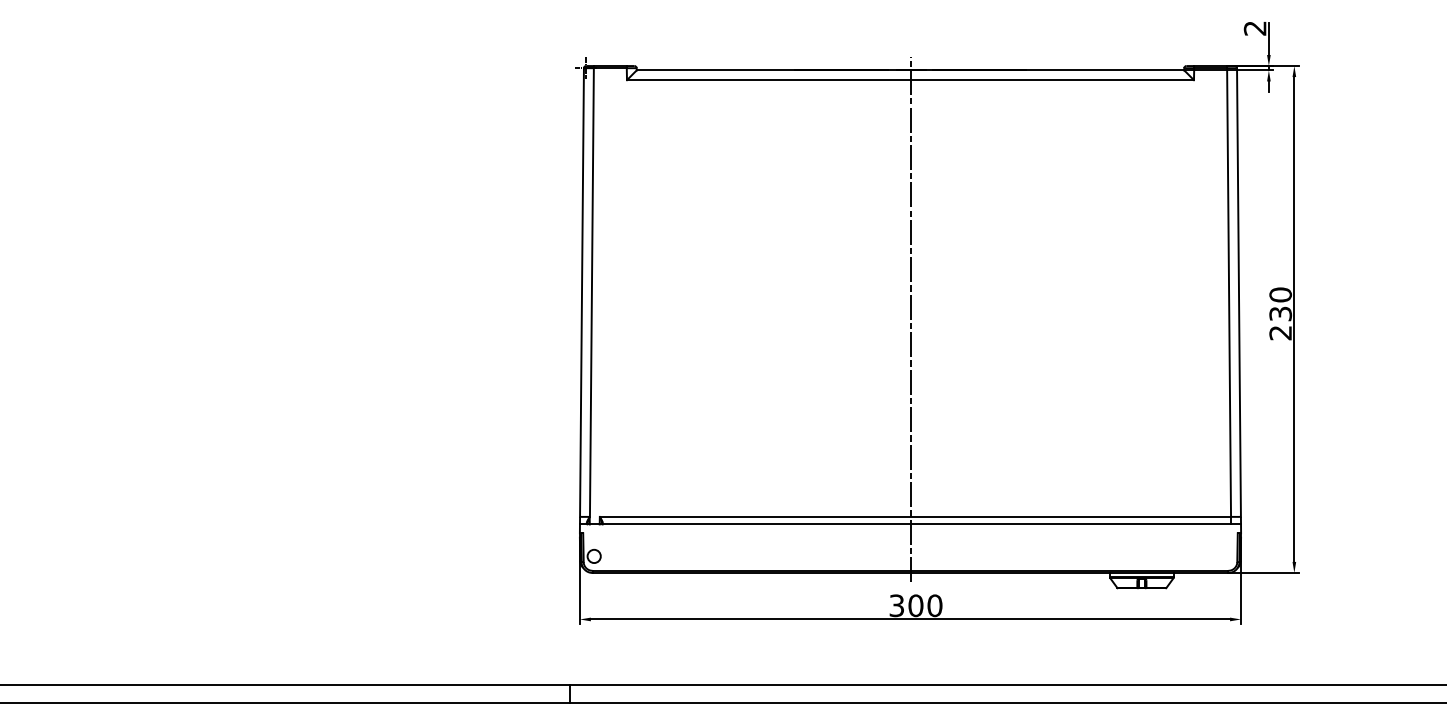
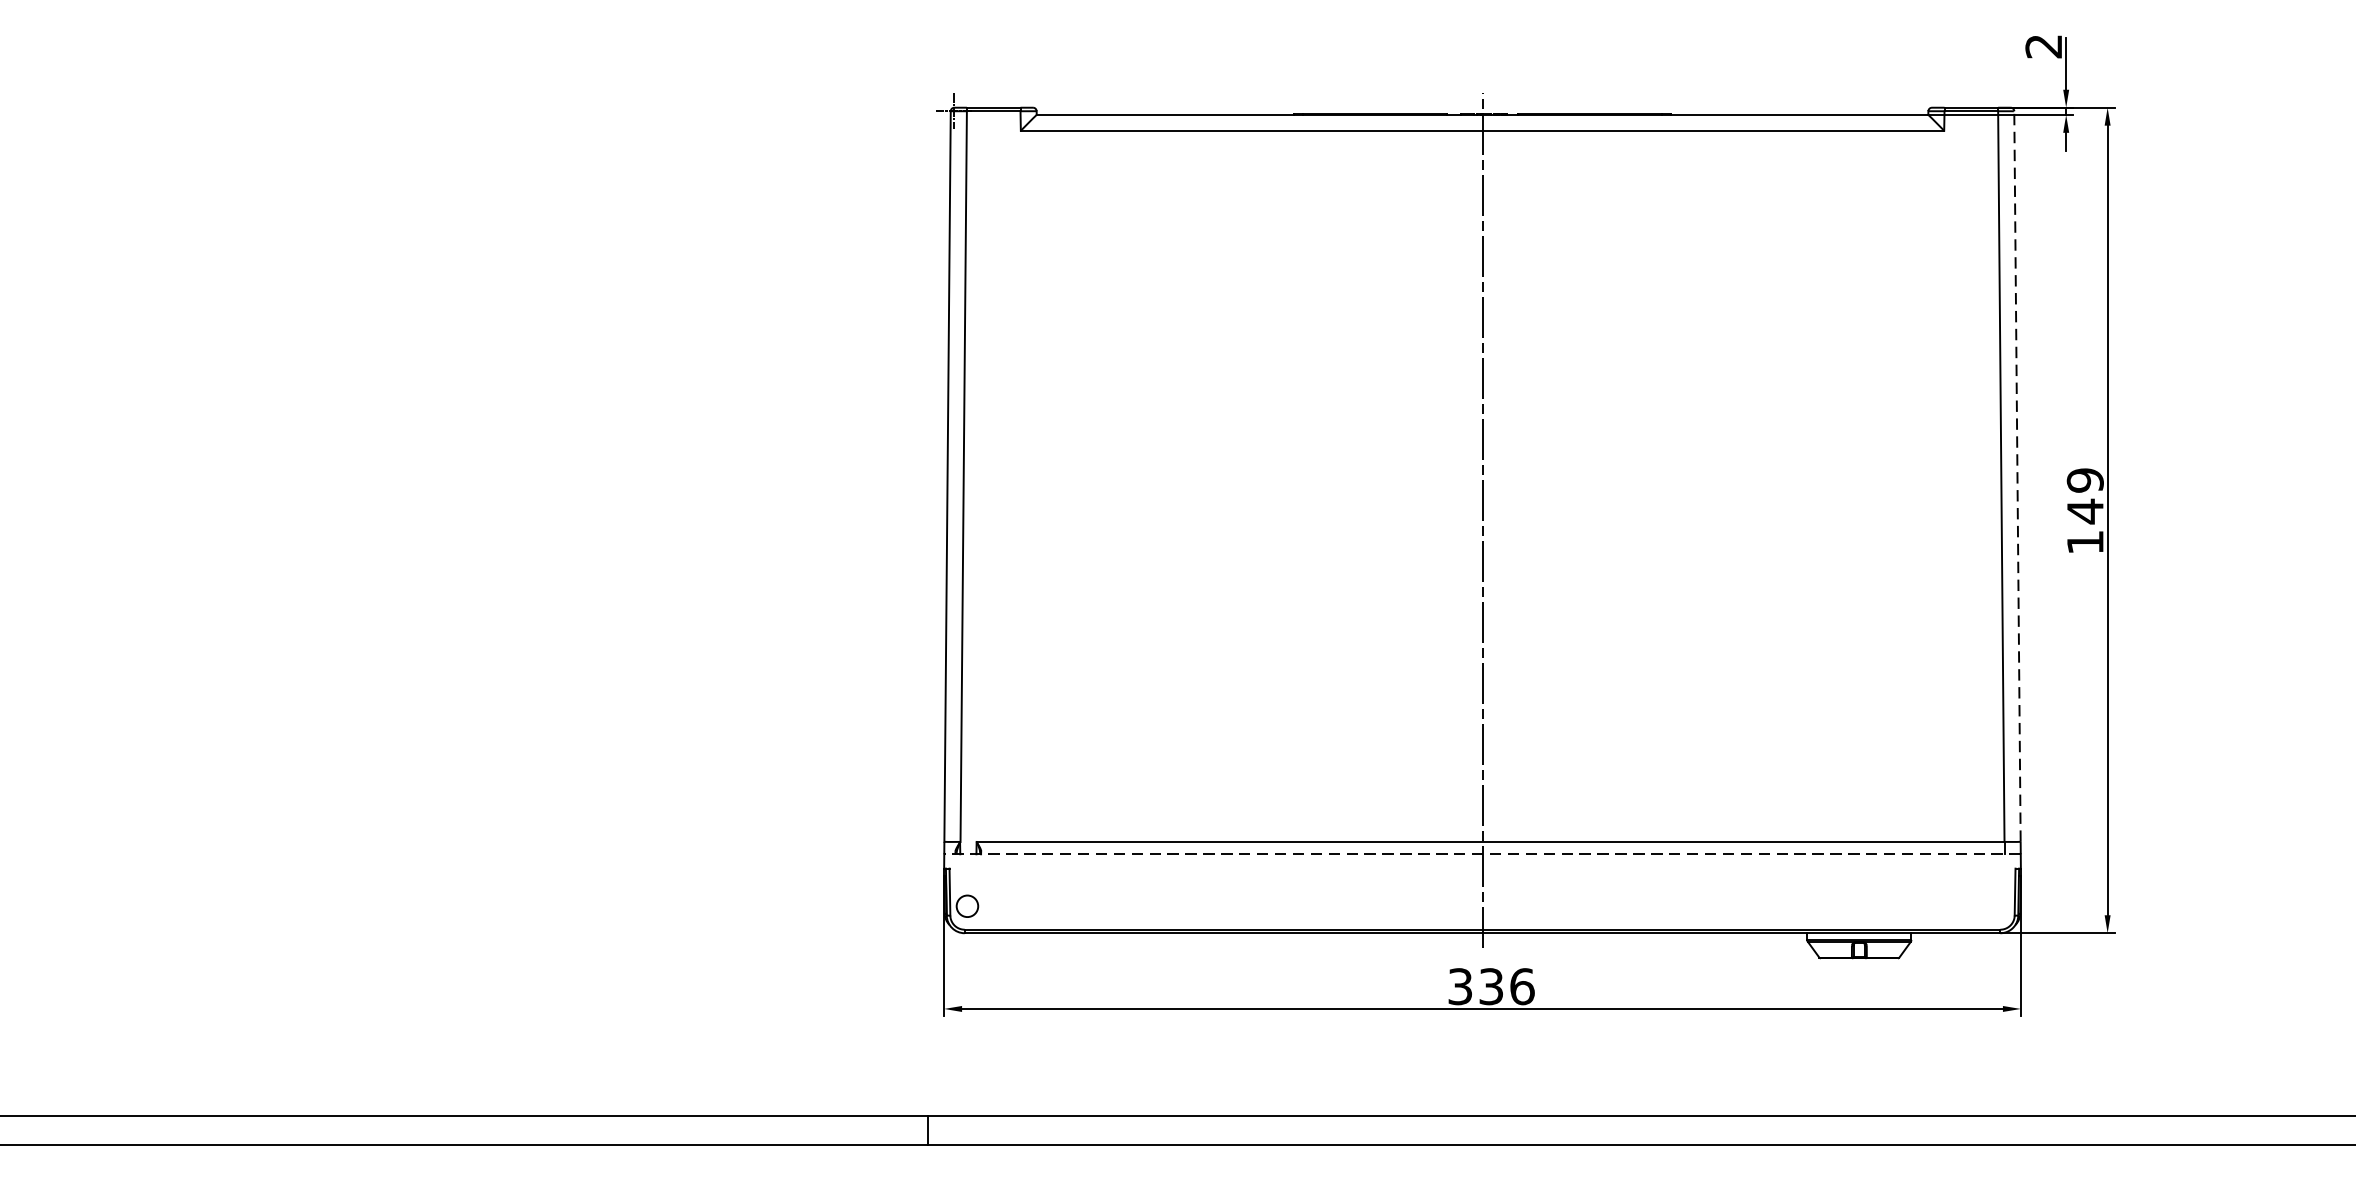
line: (1238, 292) -> (2016, 476), solid -> dashed
text: (1280, 313) -> (2085, 510), 230 -> 149
line: (910, 524) -> (1482, 854), solid -> dashed
text: (925, 605) -> (1506, 986), 300 -> 336

